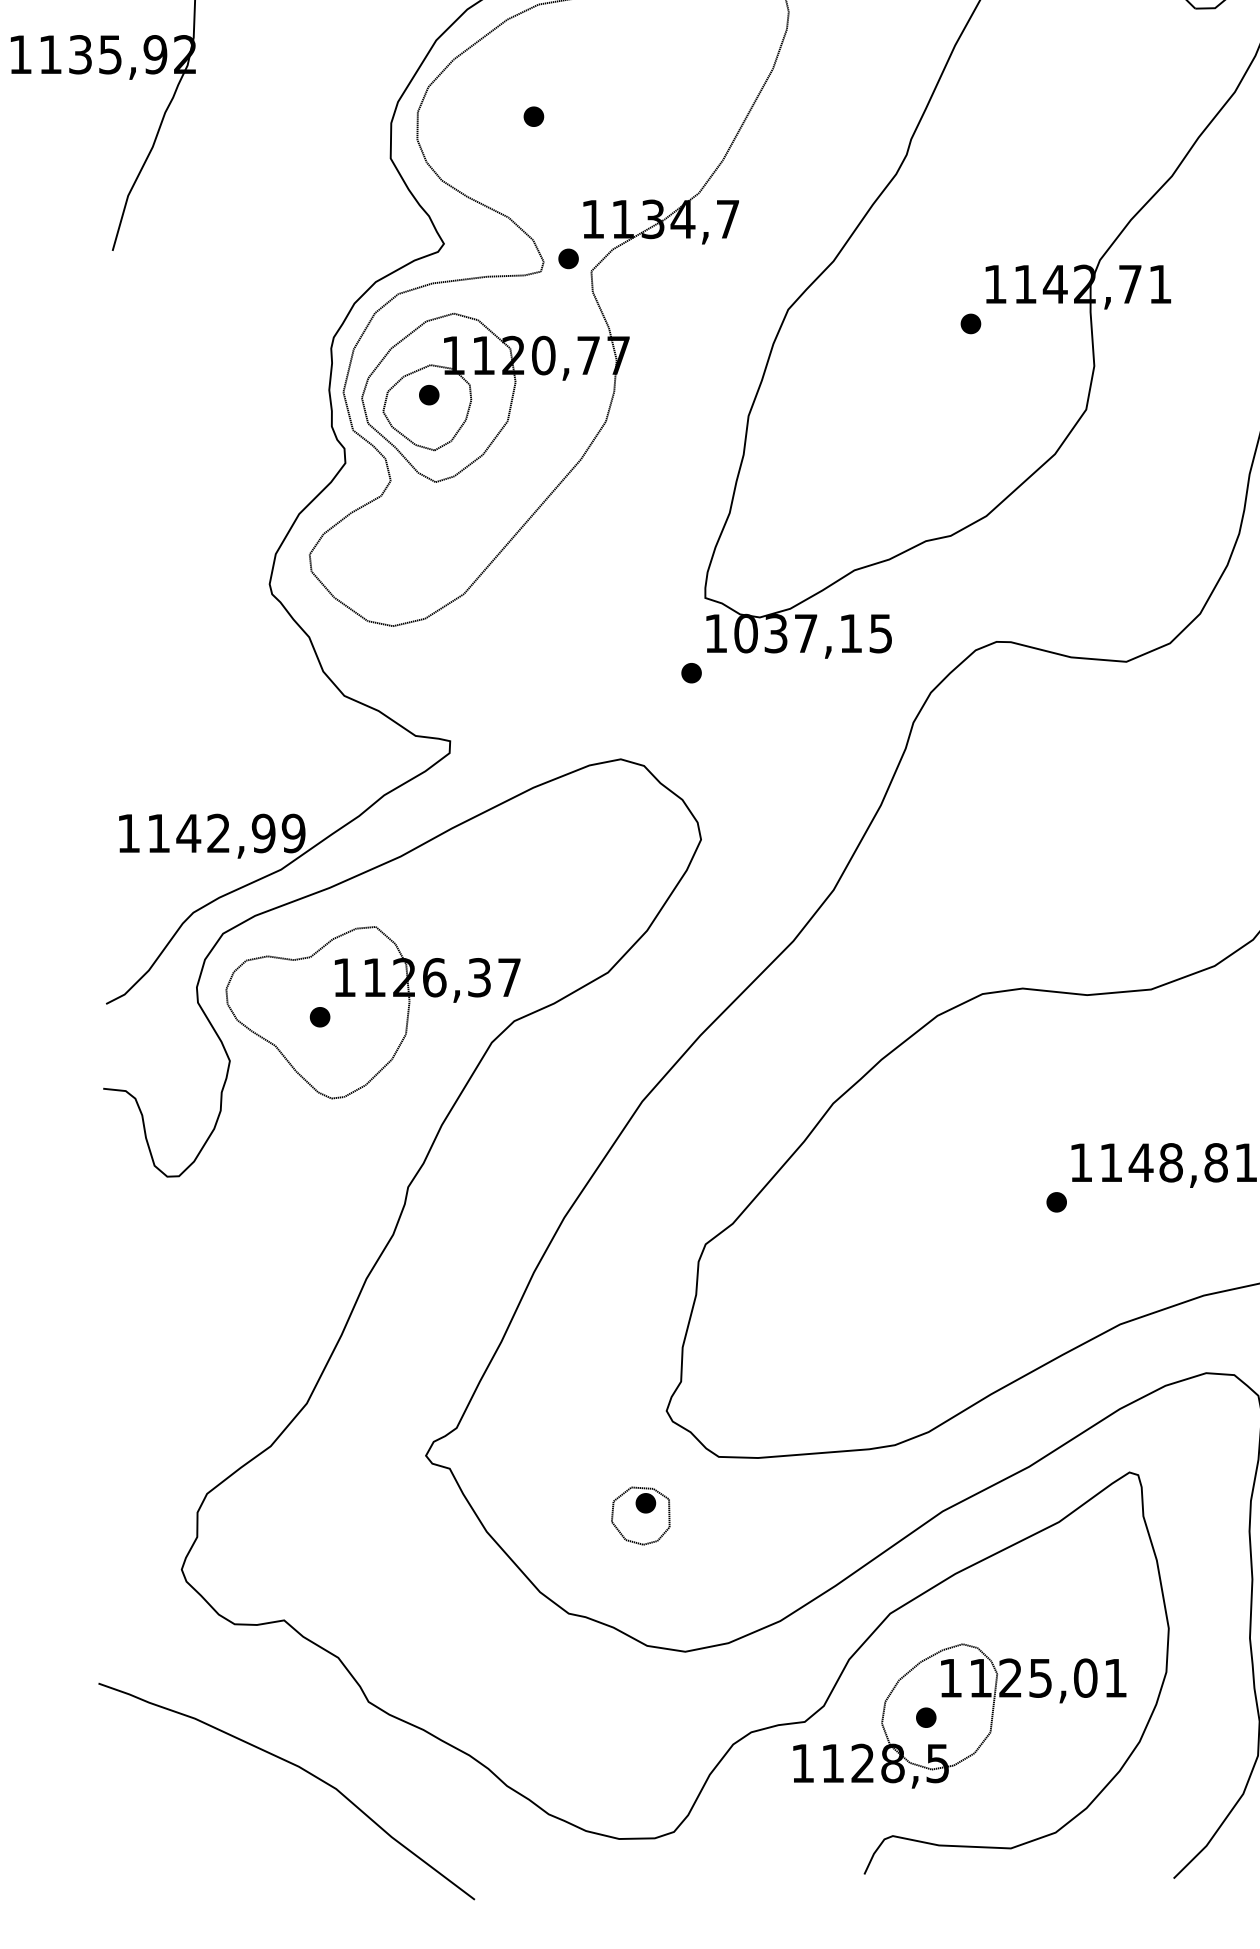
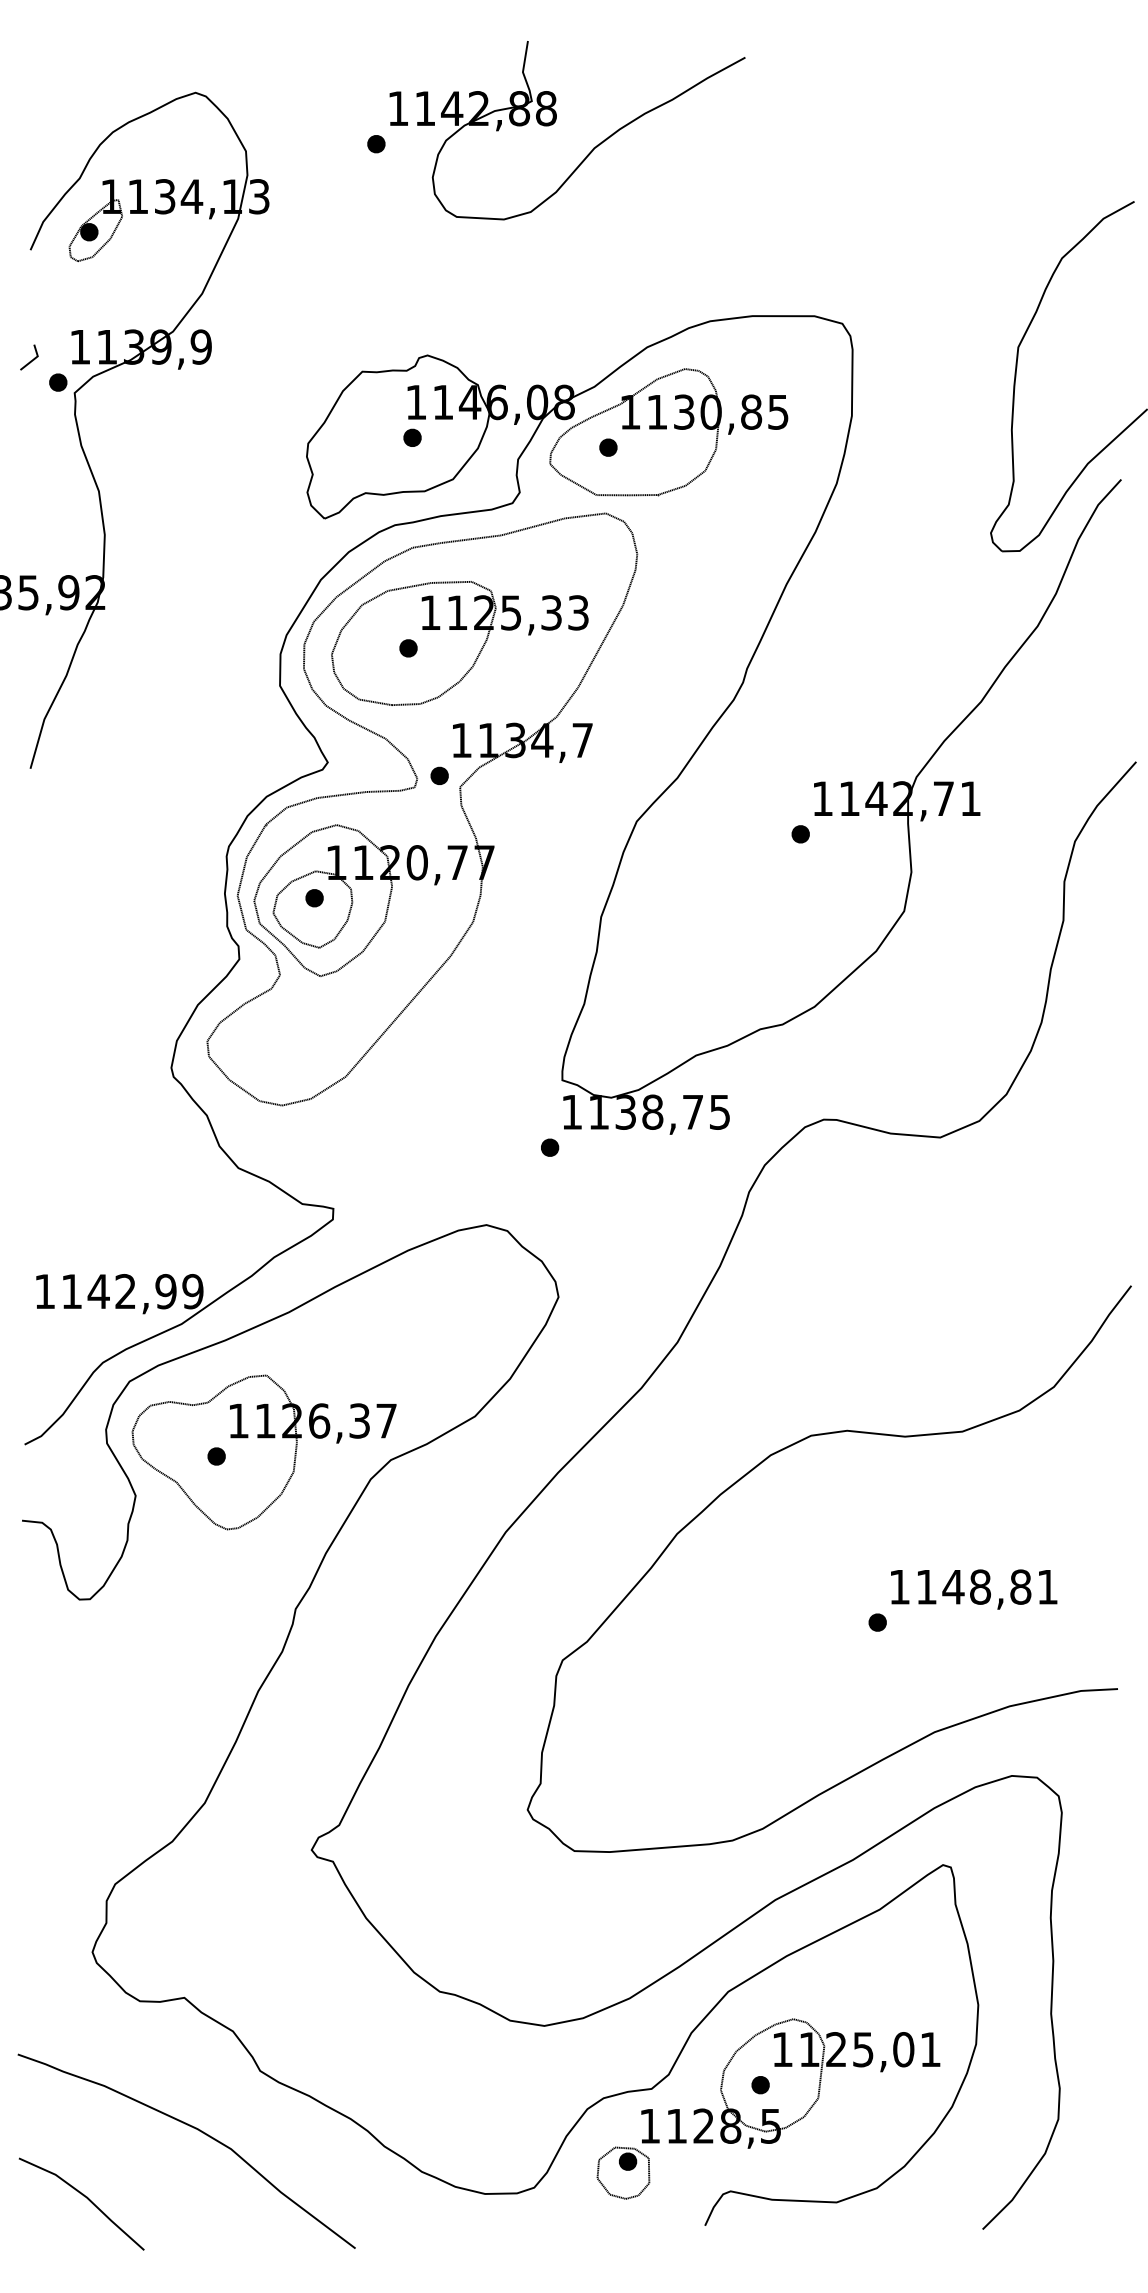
part: (590, 111) -> (459, 643), added
text: (797, 632) -> (645, 1111), 1037,15 -> 1138,75
part: (640, 1515) -> (623, 2172), moved
part: (175, 1844) -> (86, 2198), added

